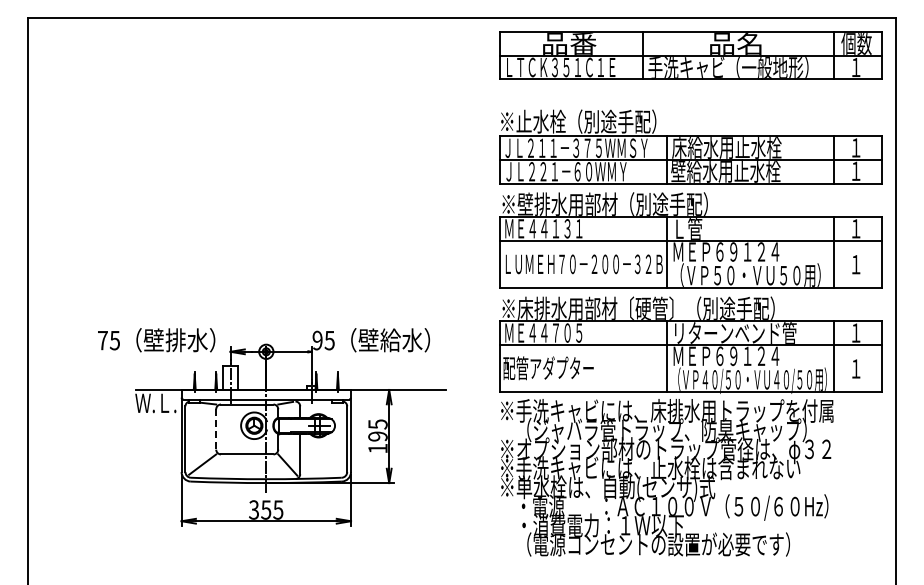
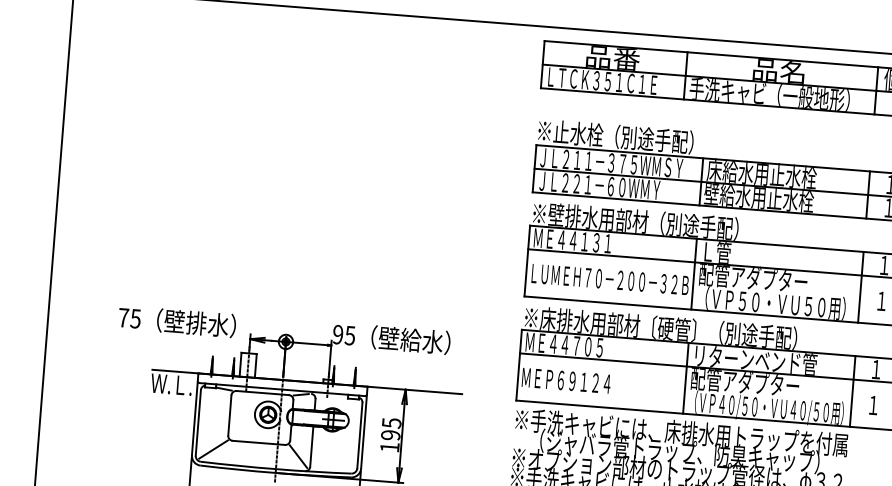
text: (726, 251) -> (753, 277), ＭＥＰ６９１２４ -> 配管アダプター
text: (726, 356) -> (745, 382), ＭＥＰ６９１２４ -> 配管アダプター
text: (548, 368) -> (566, 380), 配管アダプター -> ＭＥＰ６９１２４
line: (216, 429) -> (230, 415), dashed -> solid

